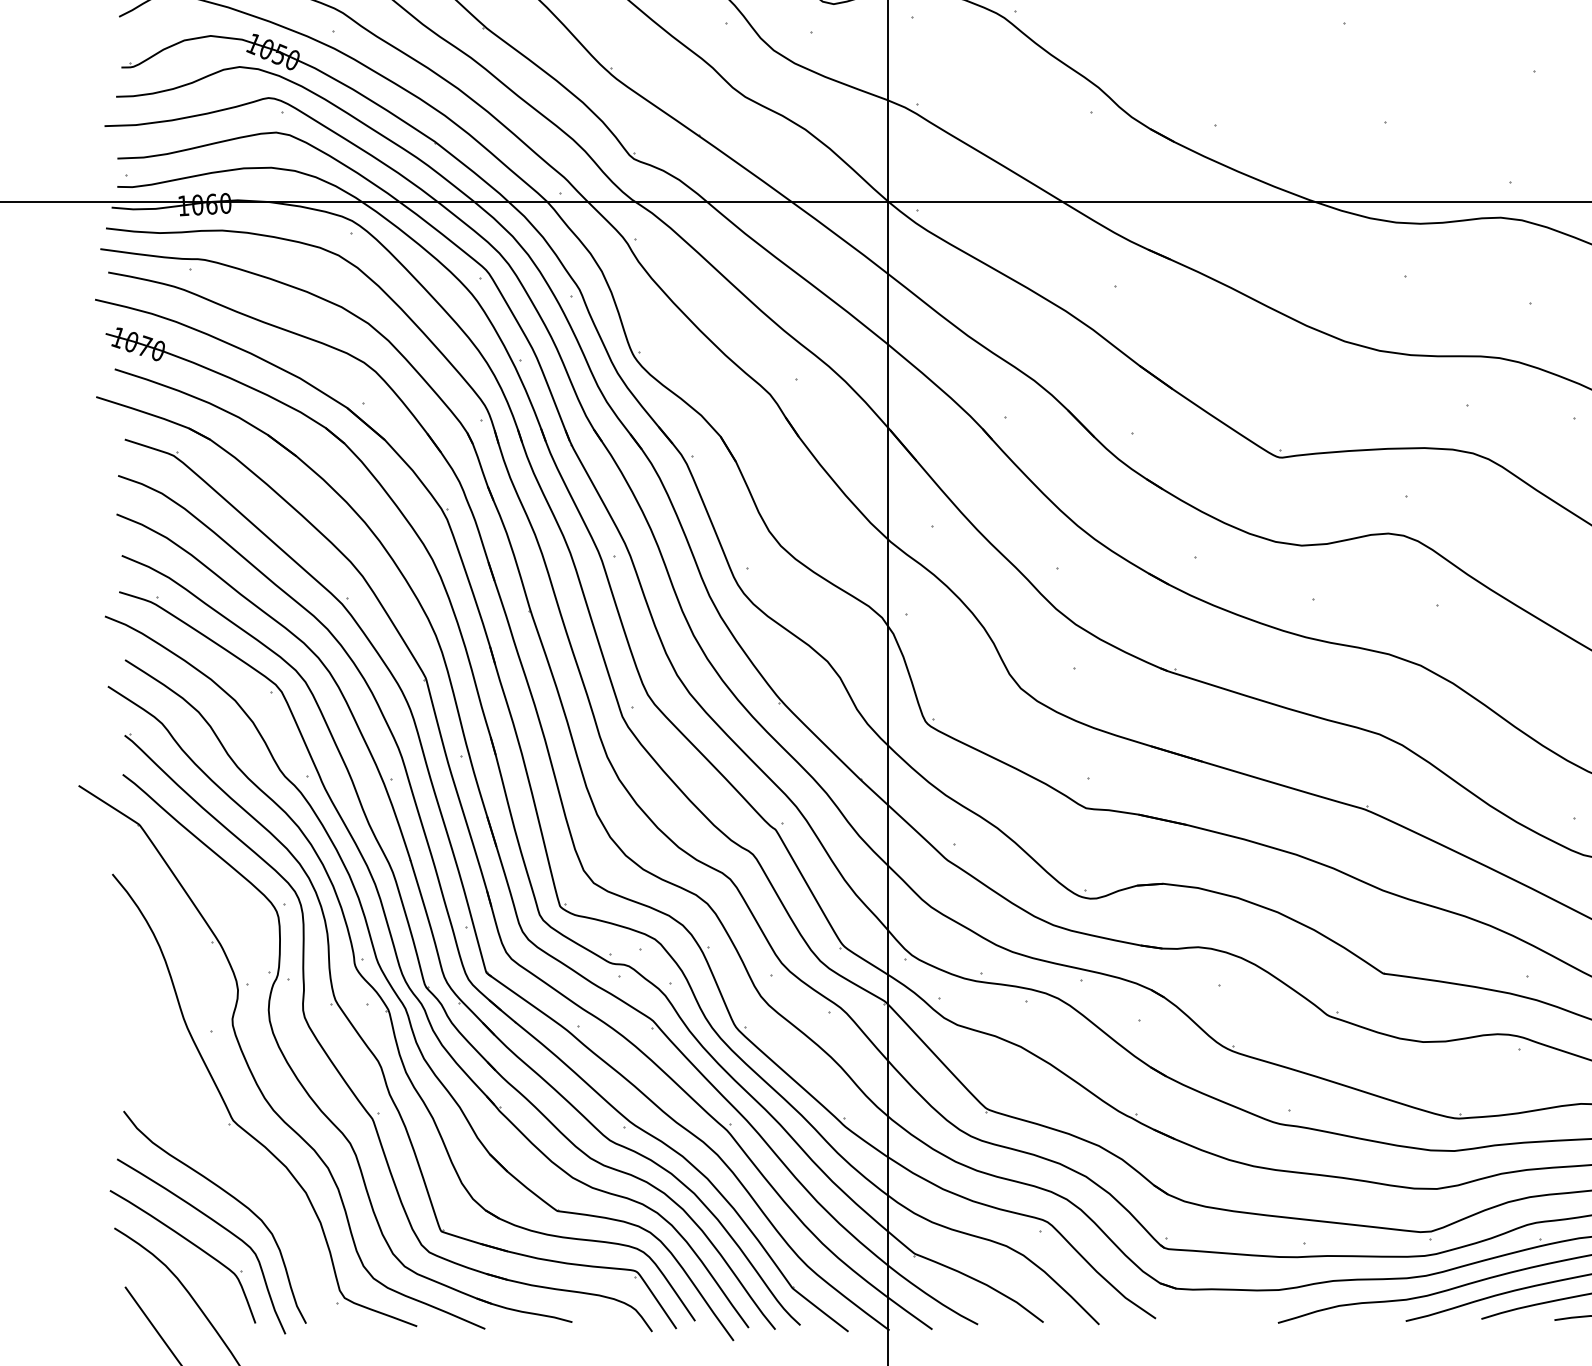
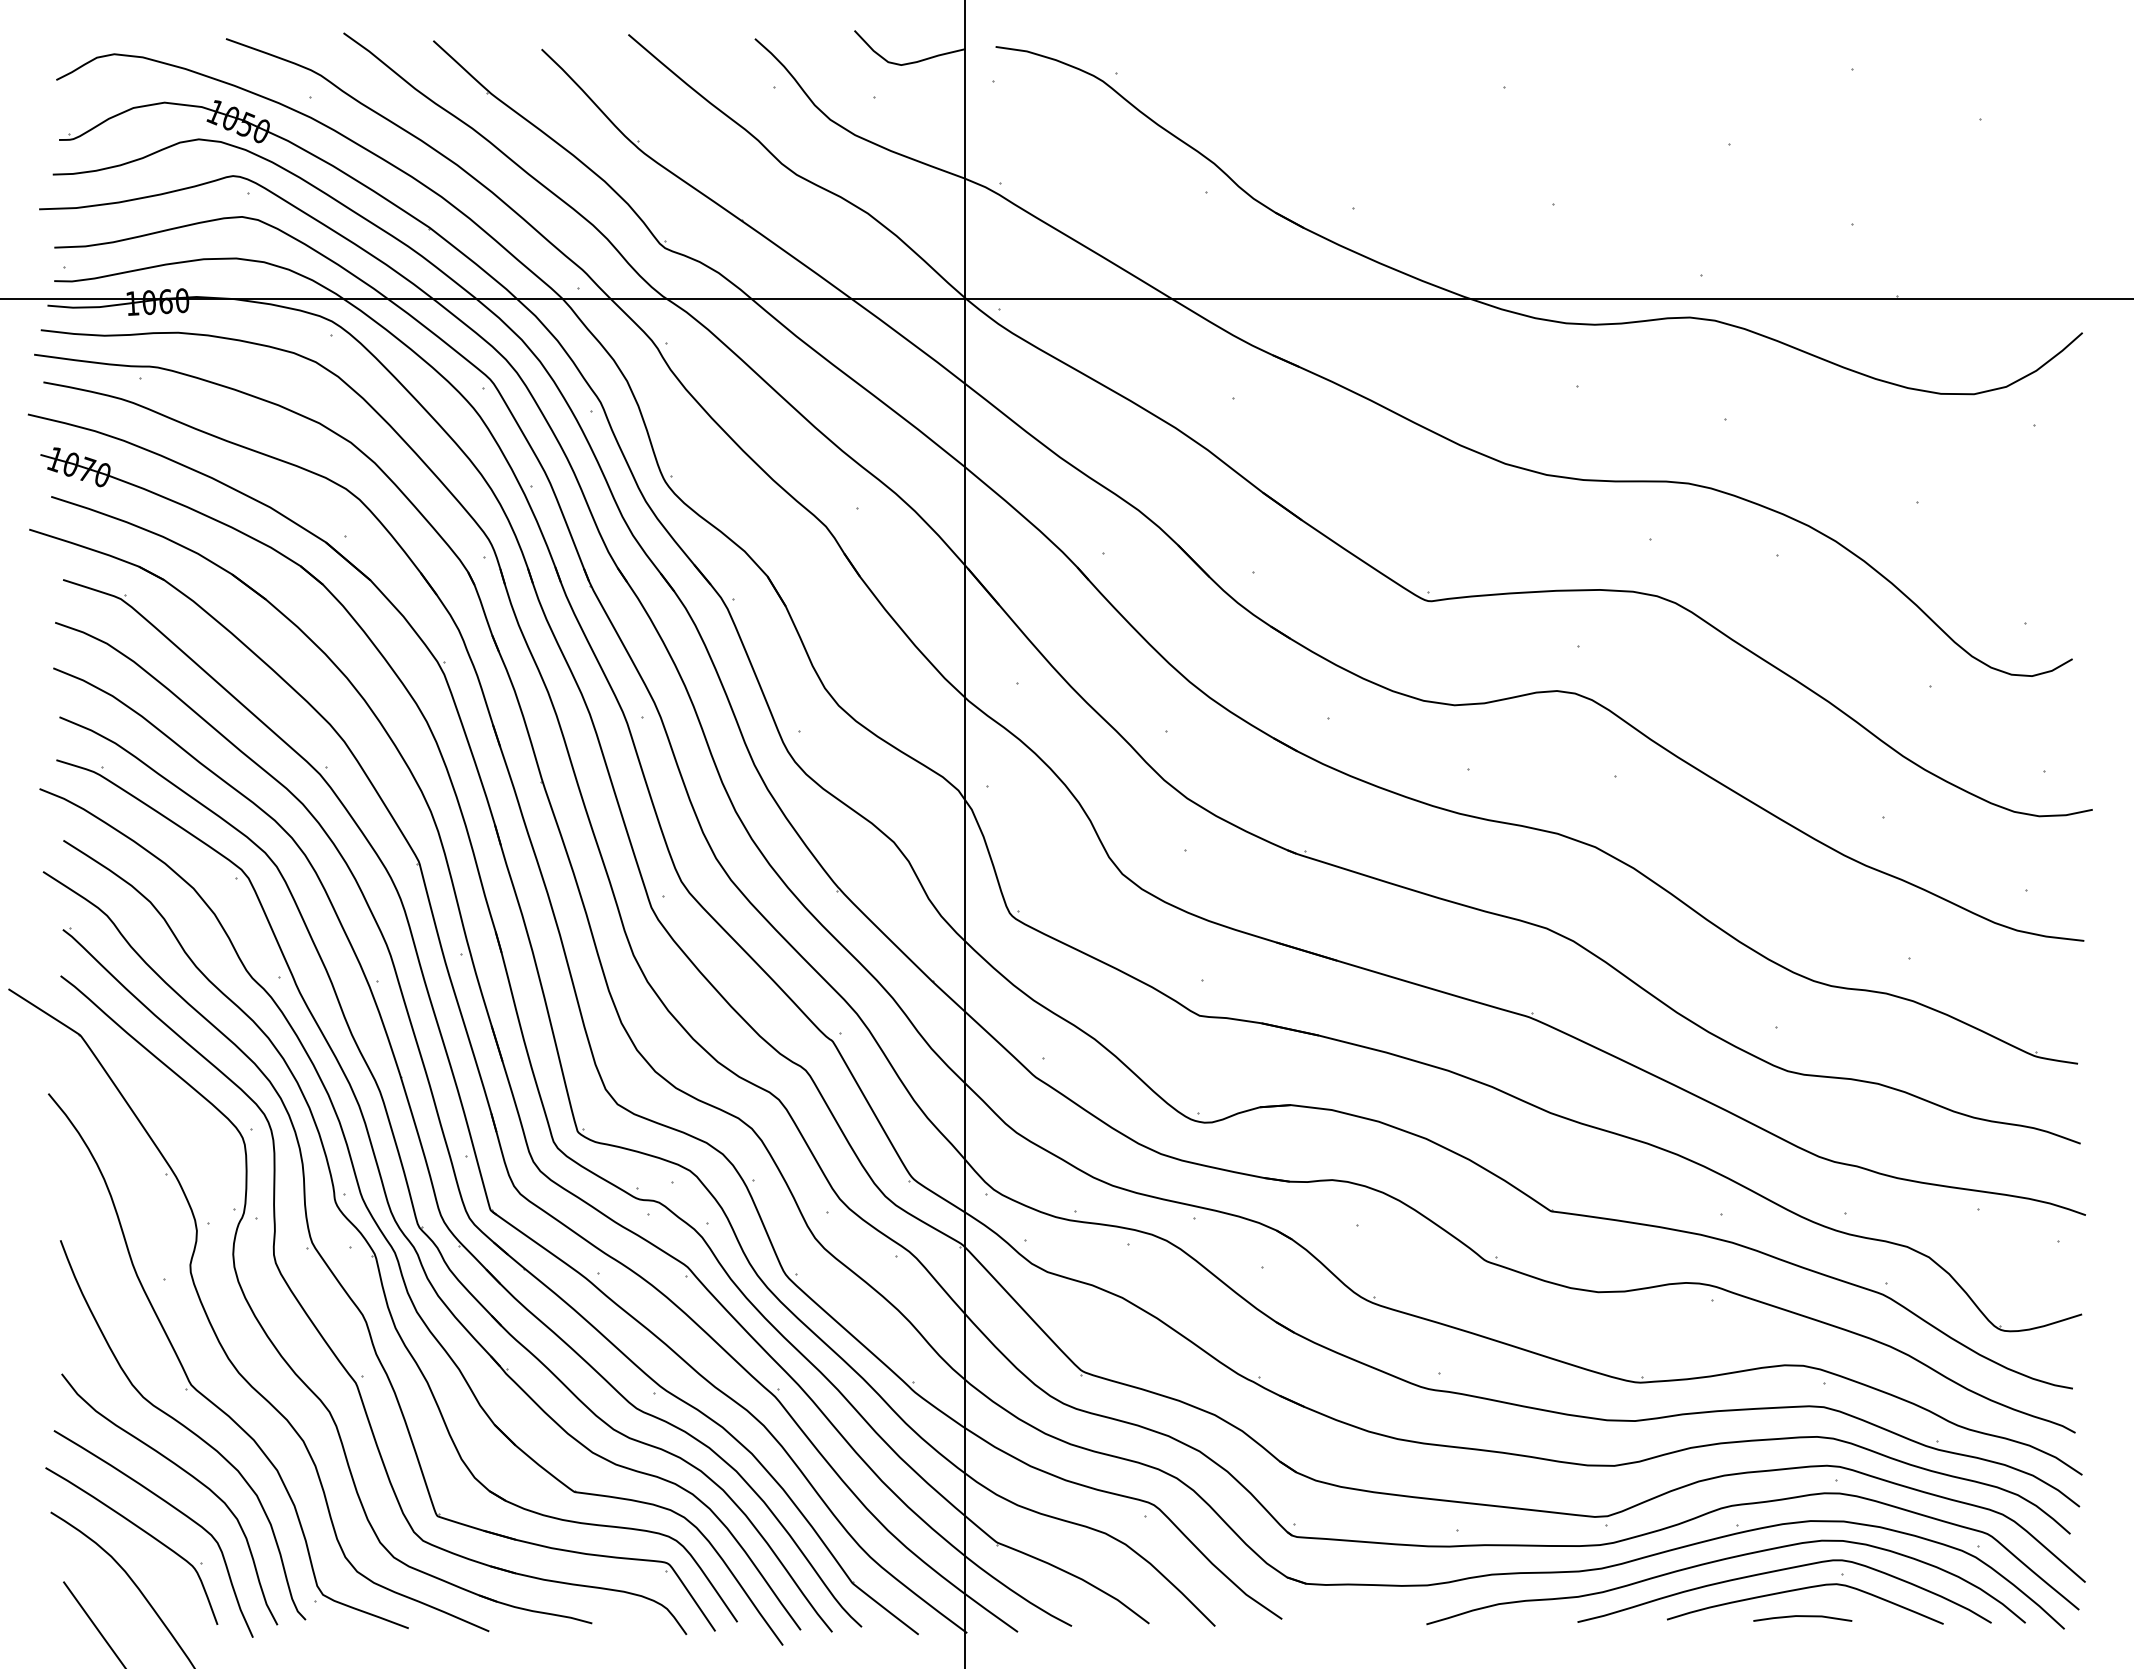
curve: (228, 1157) -> (185, 1428), added

